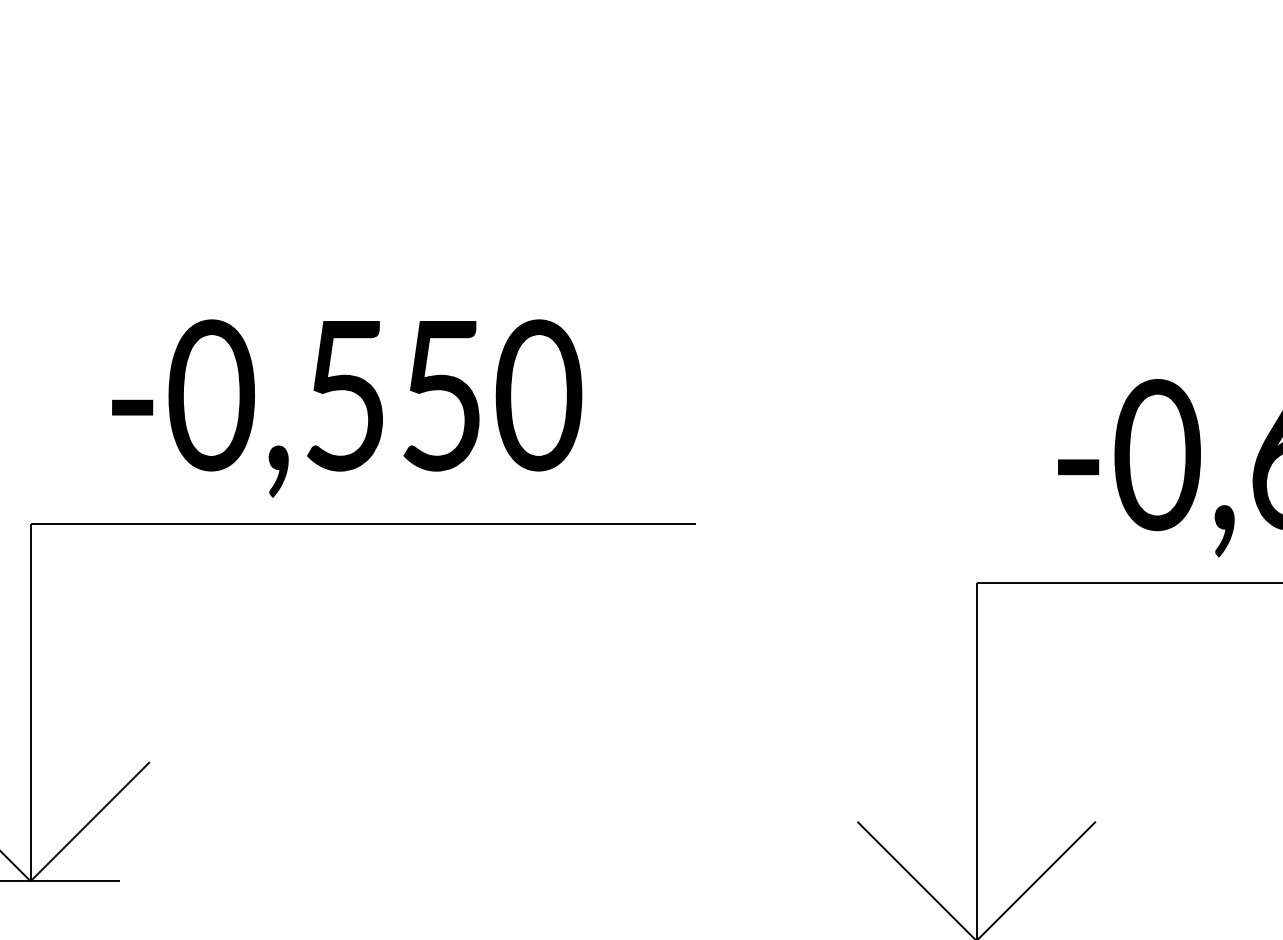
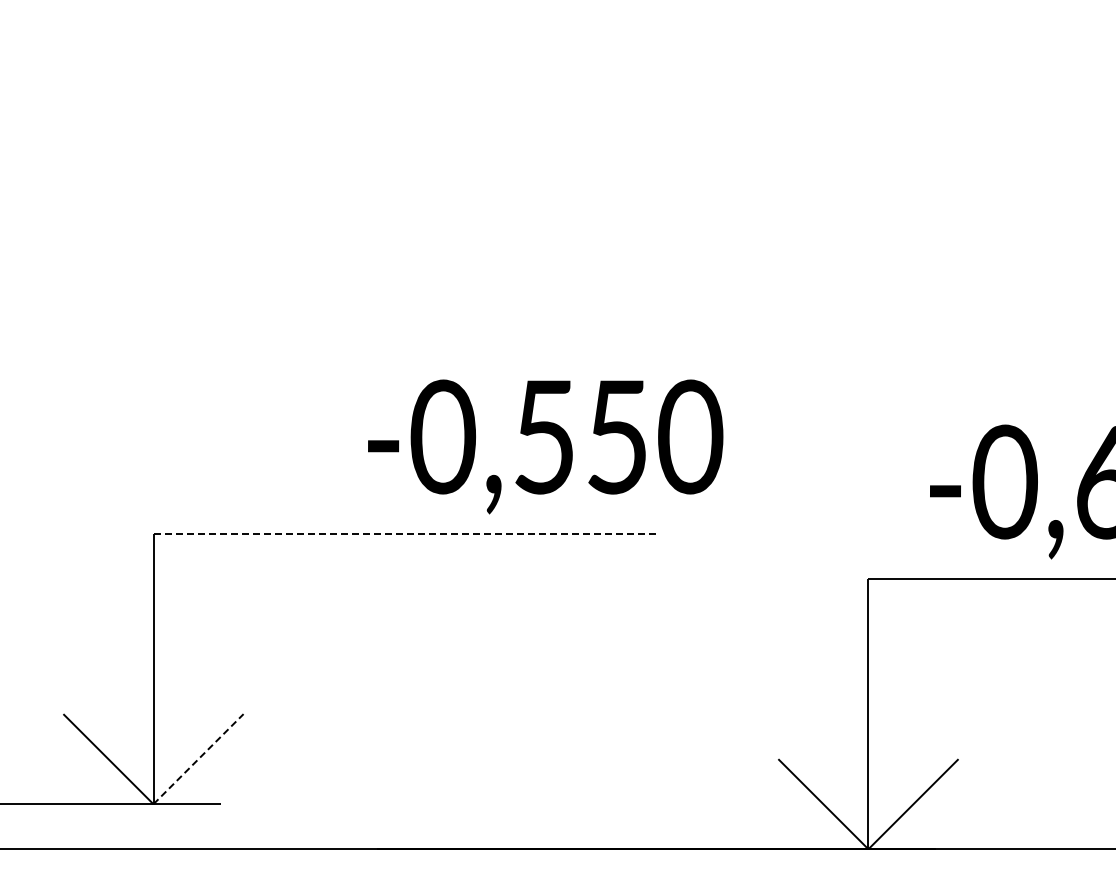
text: (346, 407) -> (545, 446), moved
line: (364, 523) -> (405, 533), solid -> dashed
line: (90, 822) -> (198, 759), solid -> dashed

